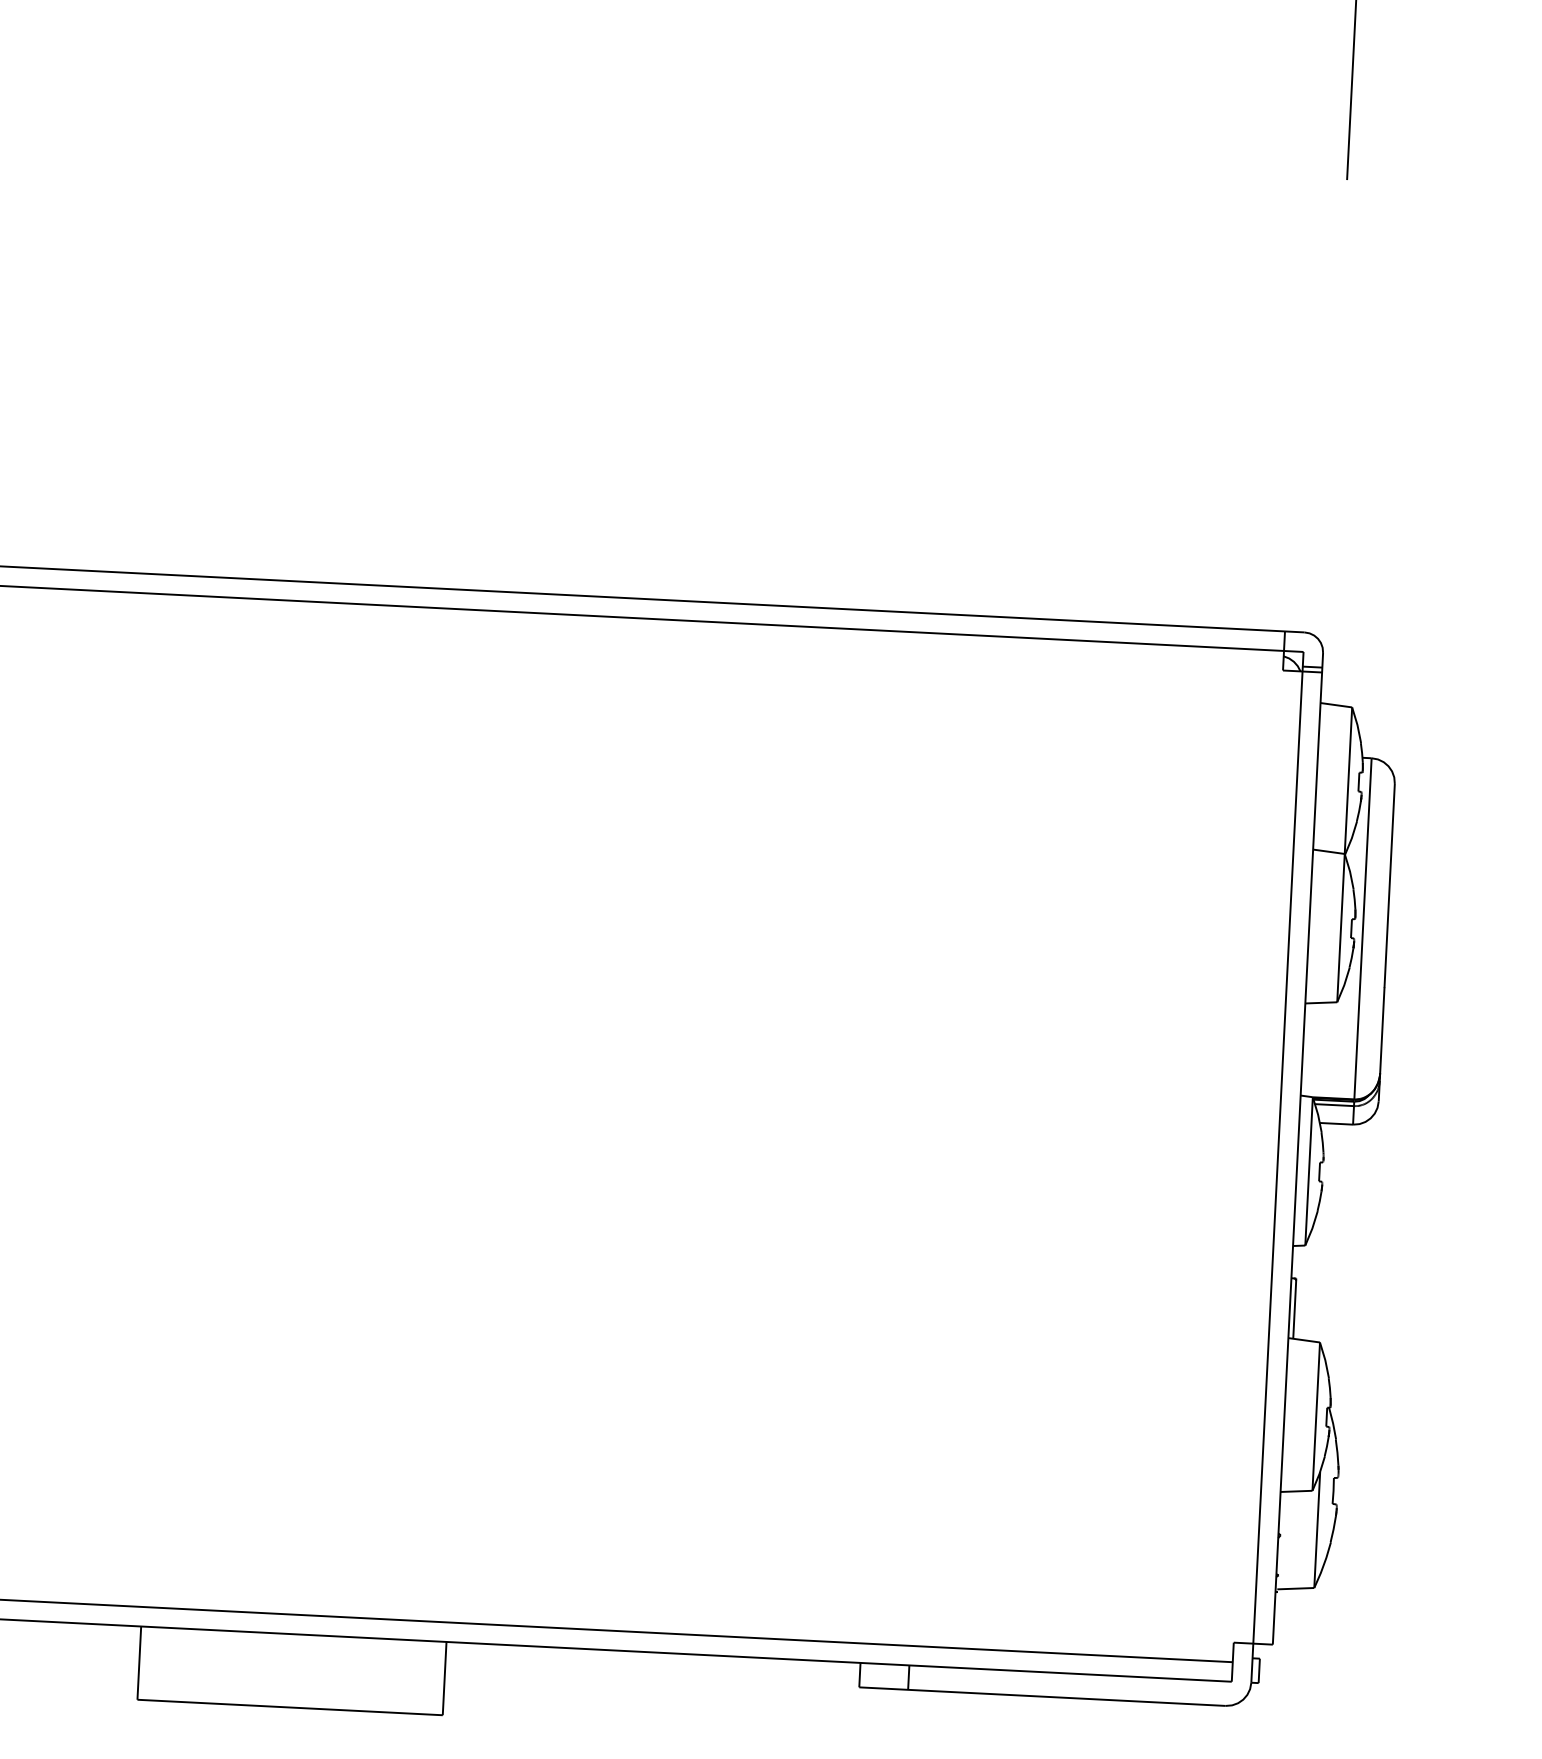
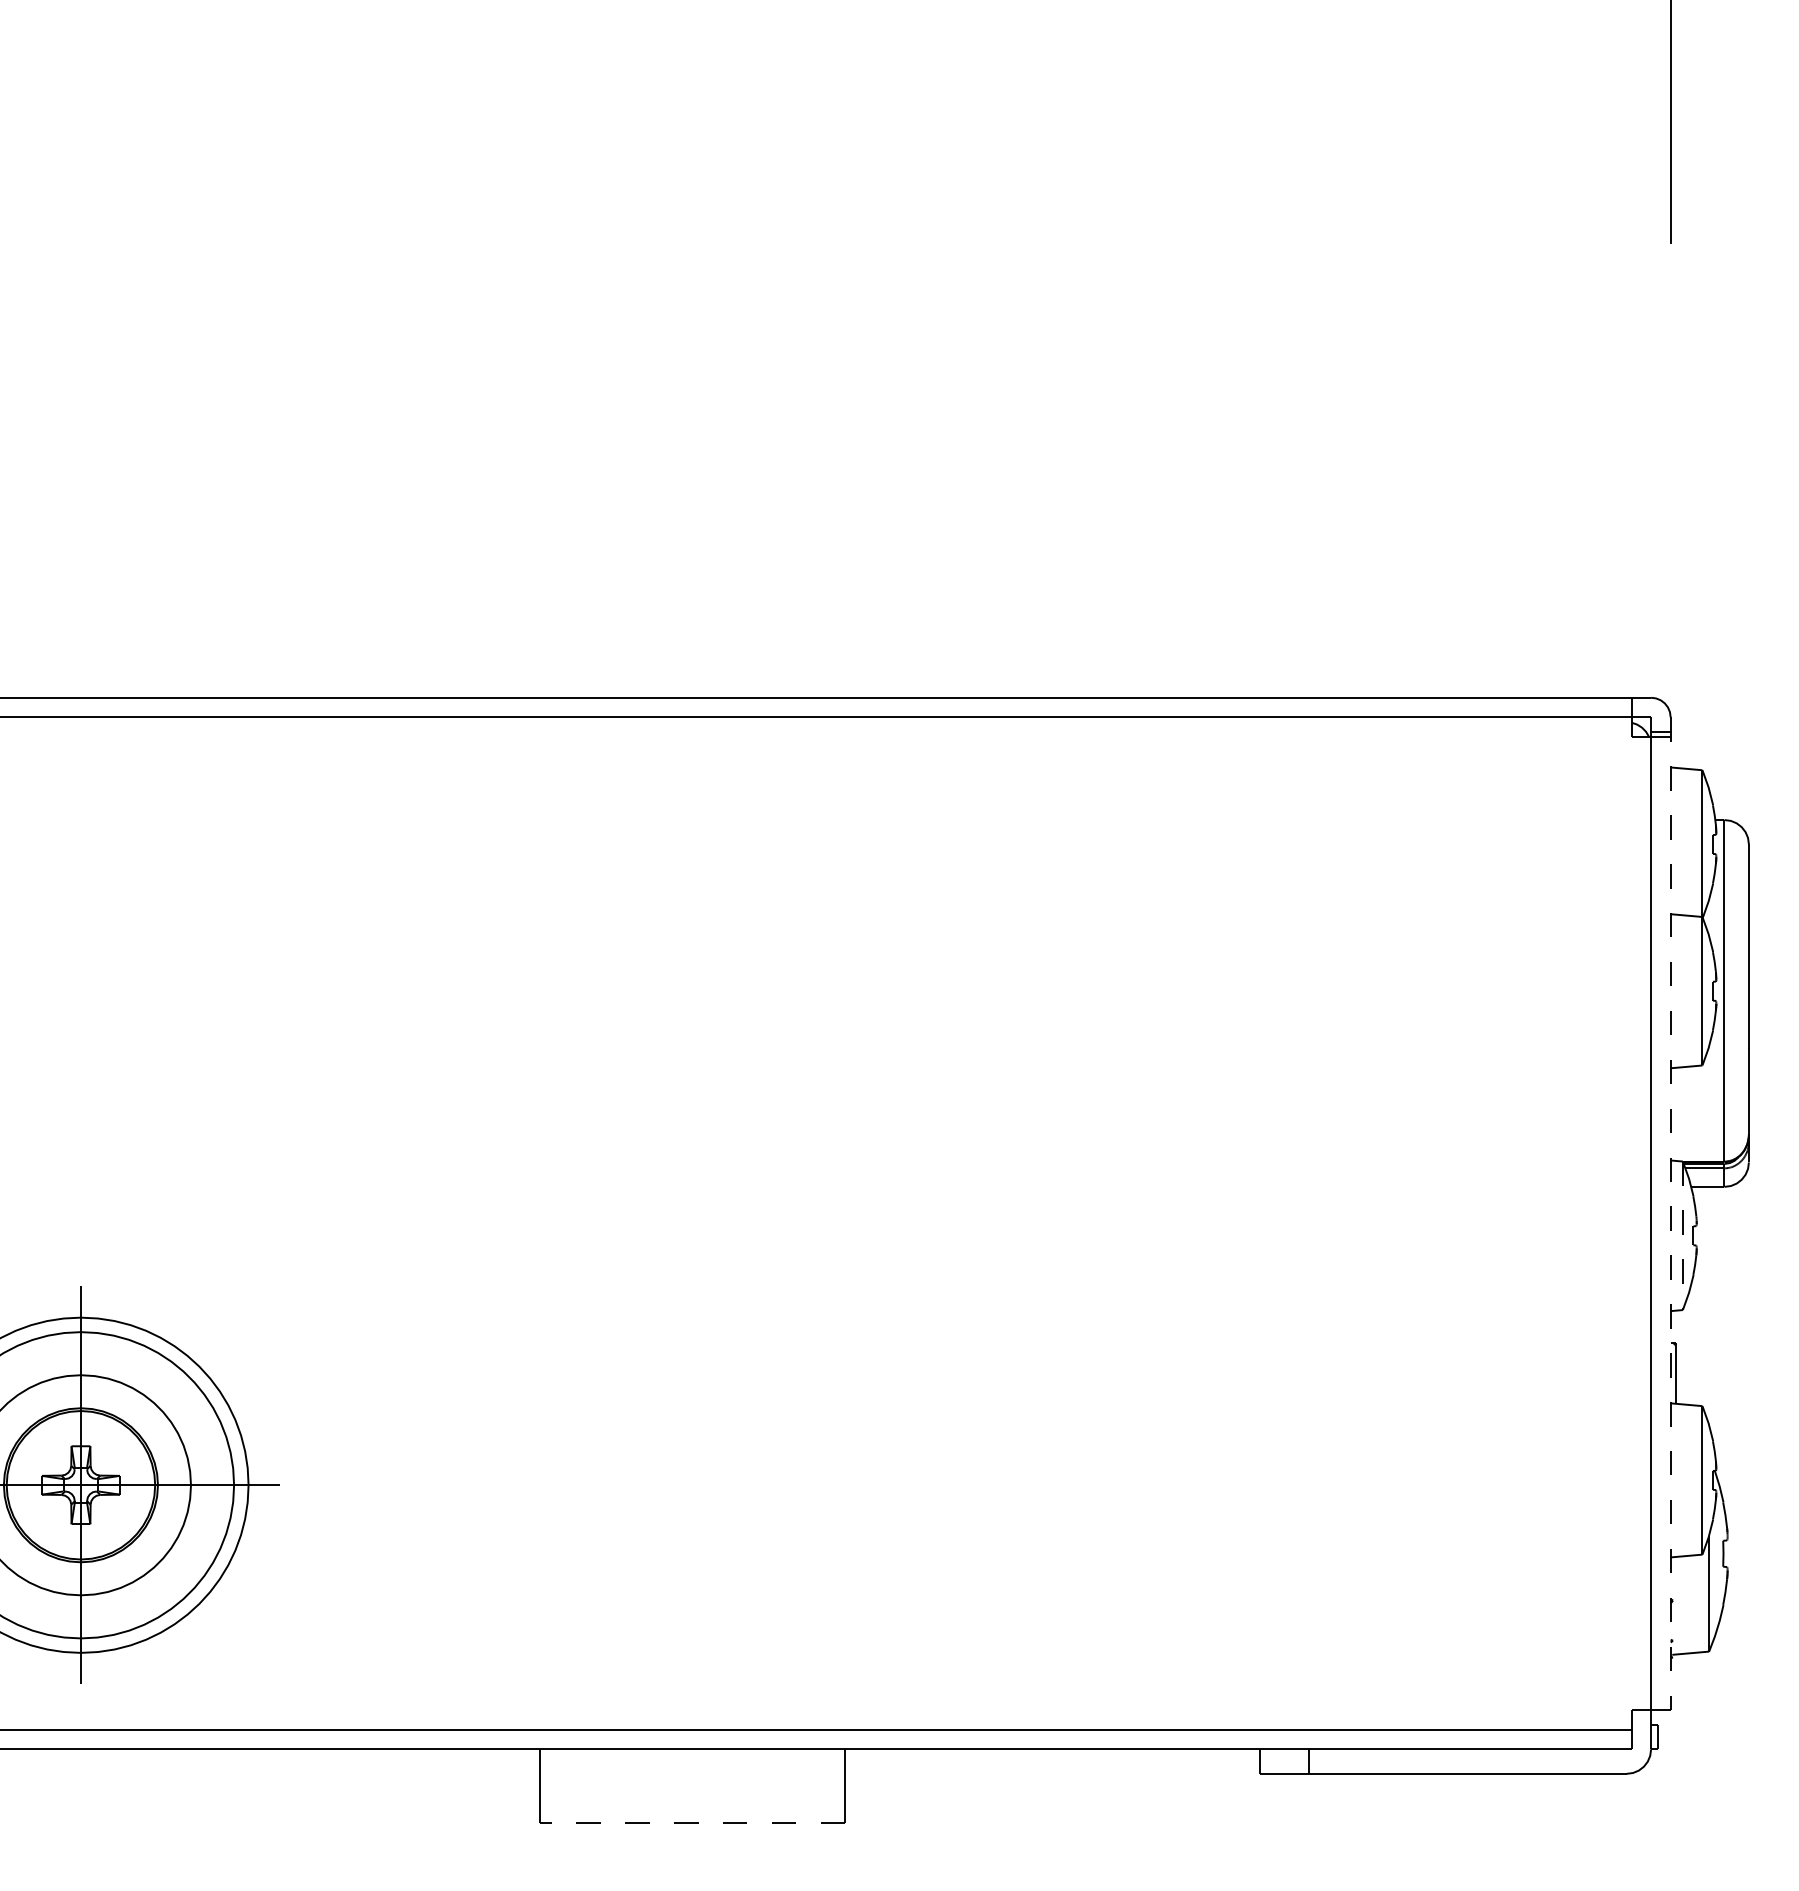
line: (1297, 1149) -> (1670, 1214), solid -> dashed
line: (1308, 1172) -> (1682, 1236), solid -> dashed
line: (290, 1707) -> (692, 1822), solid -> dashed

